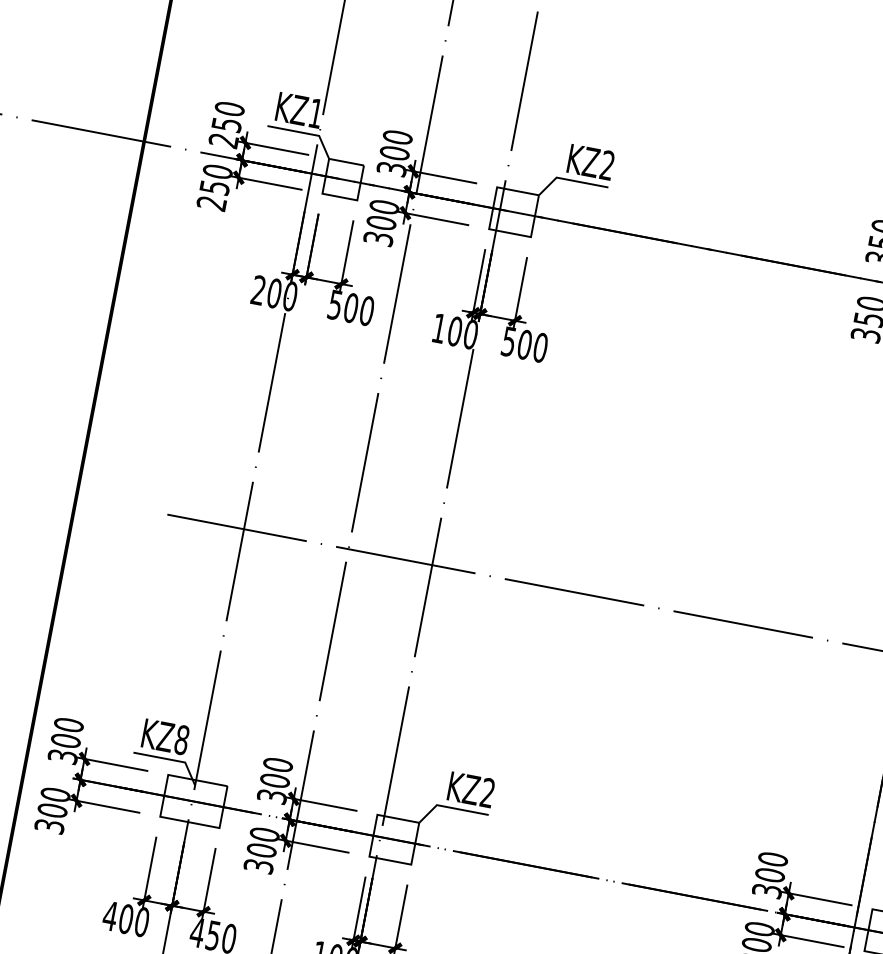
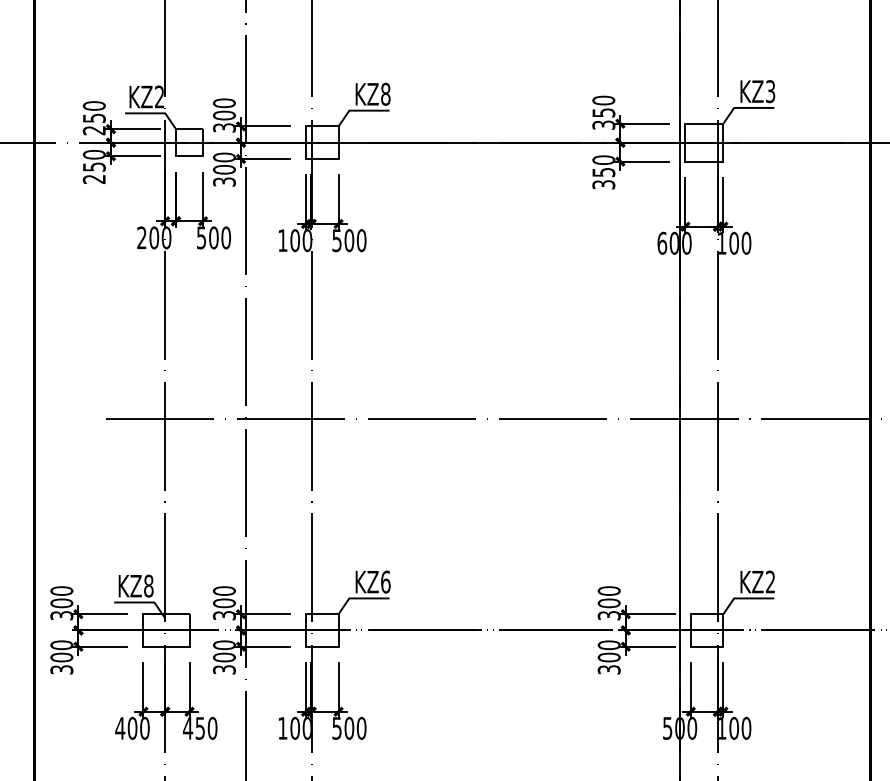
text: (315, 112) -> (159, 96), KZ1 -> KZ2
text: (607, 164) -> (385, 93), KZ2 -> KZ8
text: (487, 792) -> (385, 581), KZ2 -> KZ6

